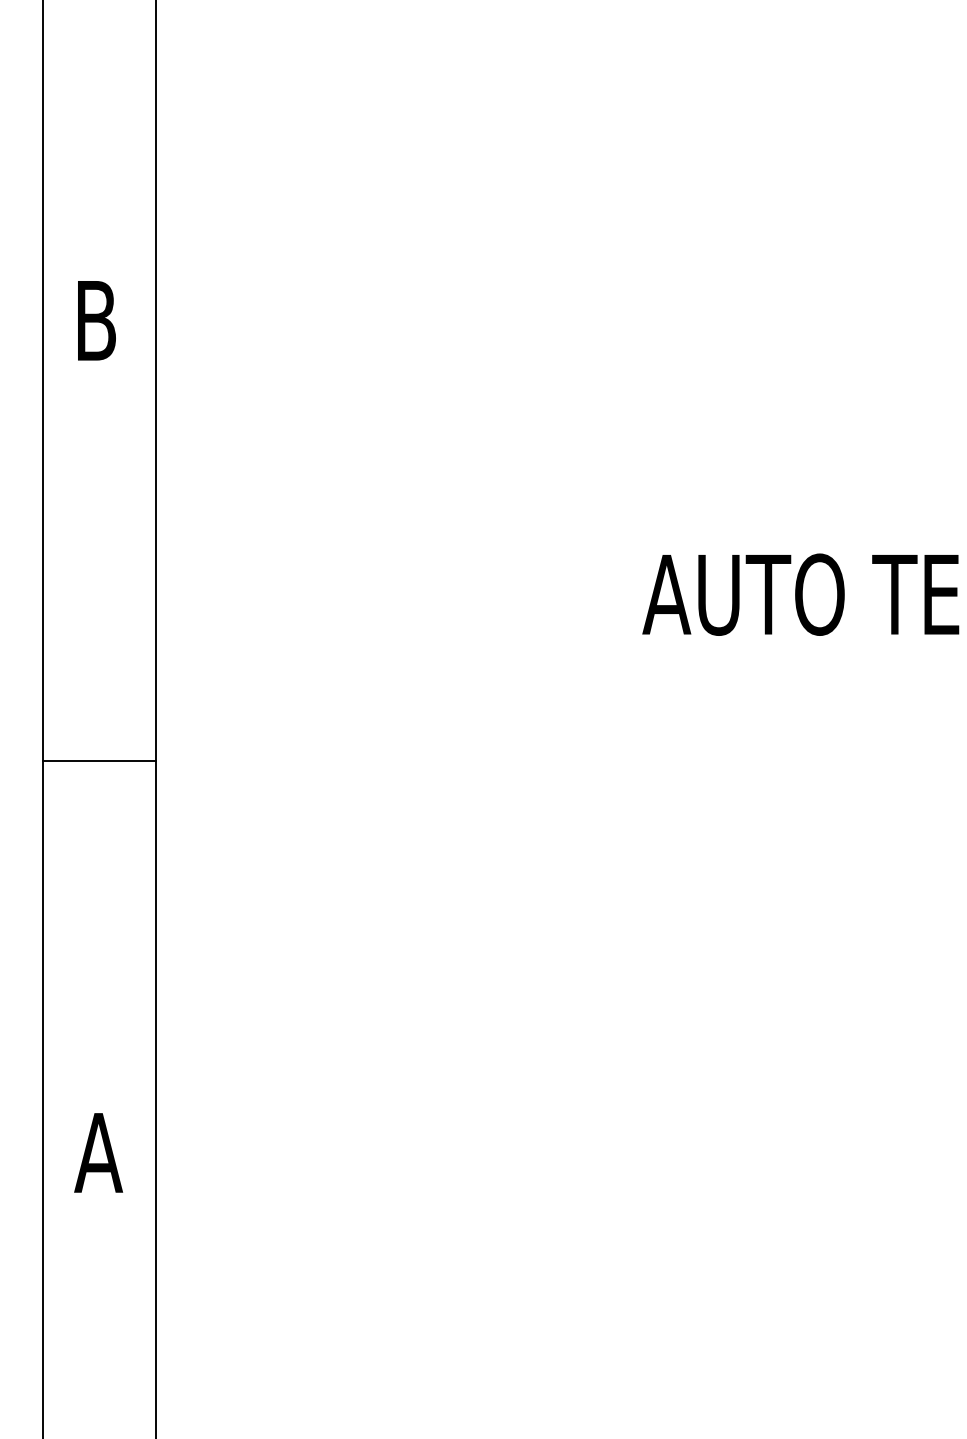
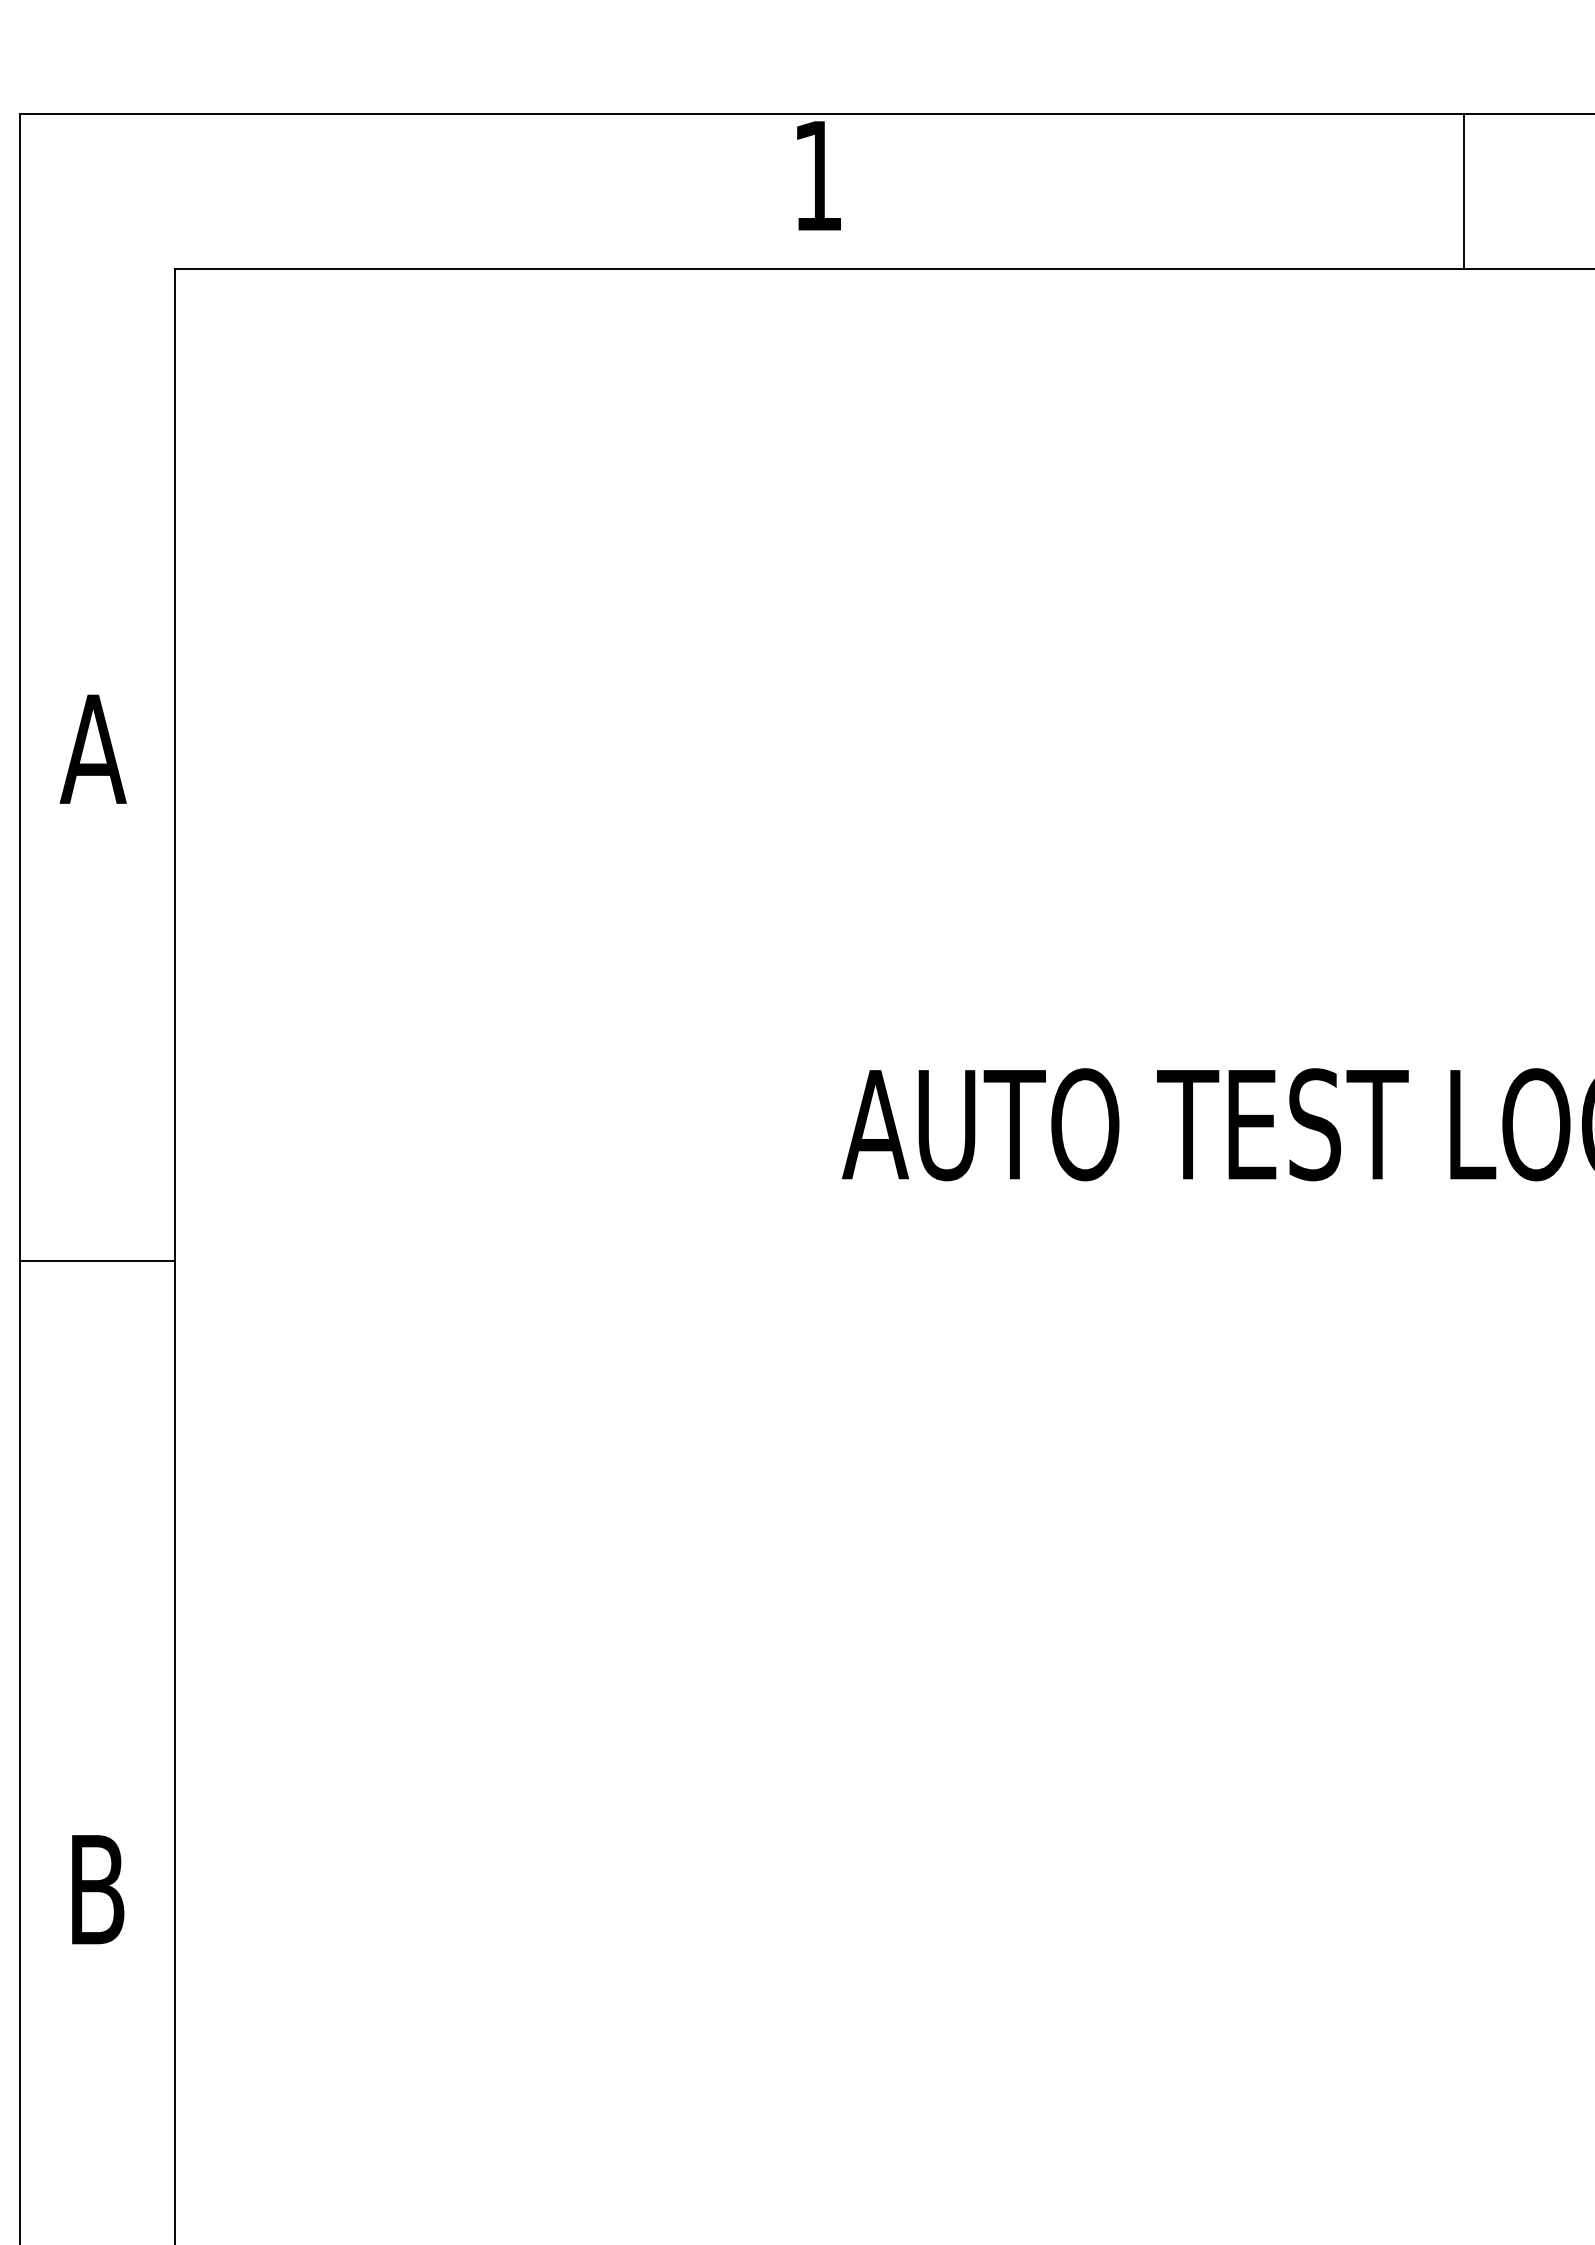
text: (95, 320) -> (92, 748), B -> A
line: (99, 760) -> (97, 1261), moved
text: (98, 1152) -> (96, 1889), A -> B

